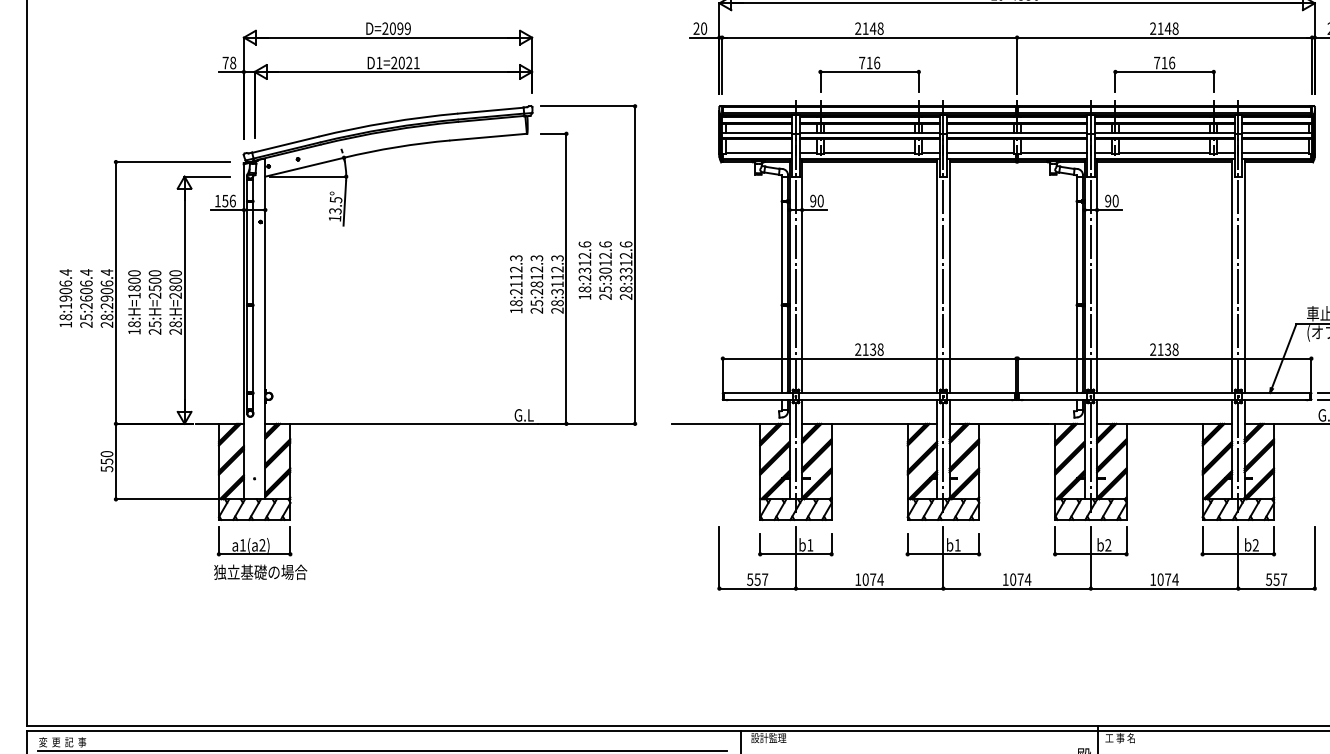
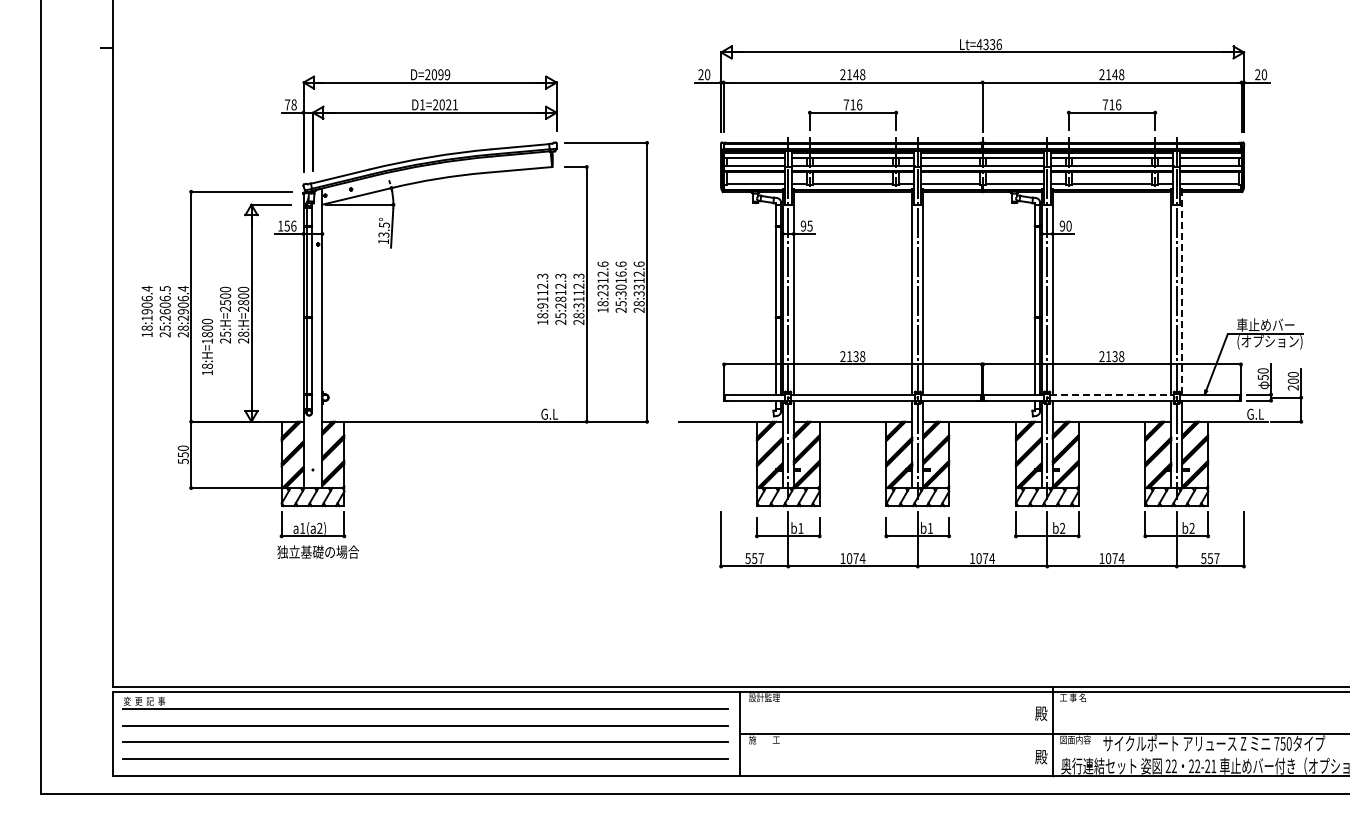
text: (820, 200) -> (809, 225), 90 -> 95
text: (604, 255) -> (620, 273), 25:3012.6 -> 25:3016.6
text: (85, 272) -> (164, 288), 25:2606.4 -> 25:2606.5
line: (1244, 276) -> (1182, 292), solid -> dashed
text: (517, 291) -> (543, 305), 18:2112.3 -> 18:9112.3
text: (134, 301) -> (207, 346), moved
line: (1165, 392) -> (1112, 394), solid -> dashed

